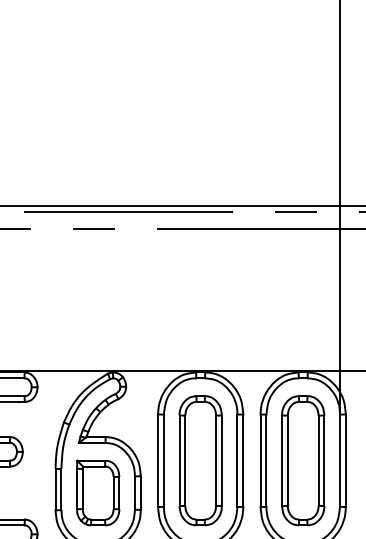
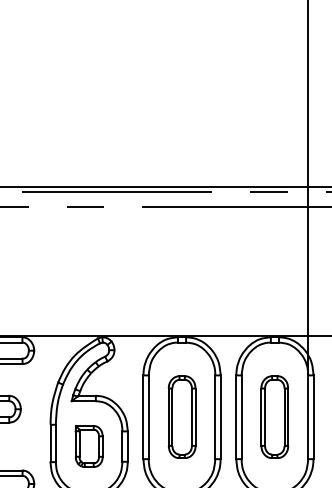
part: (201, 459) -> (182, 416), size x0.7
part: (302, 459) -> (274, 416), size x0.7
part: (98, 492) -> (89, 446), size x0.7

